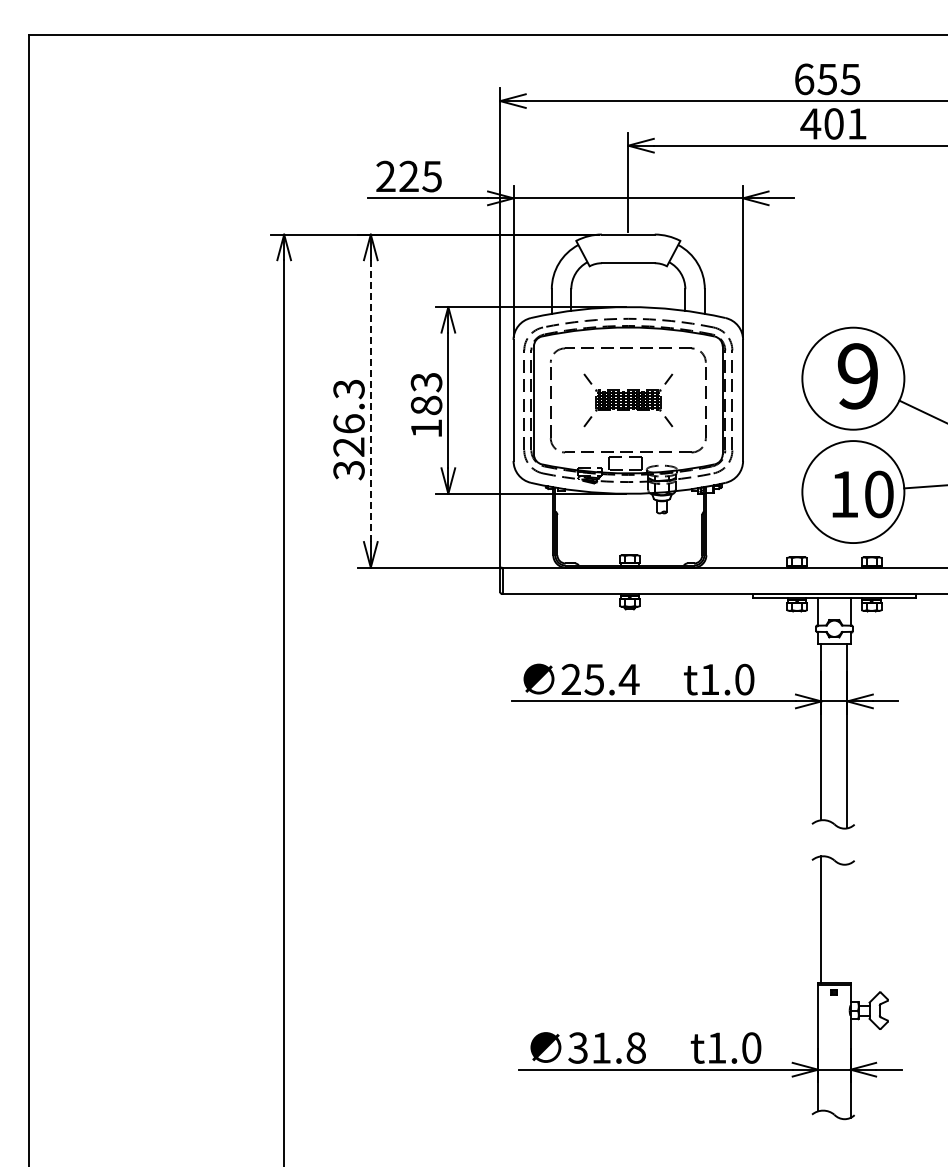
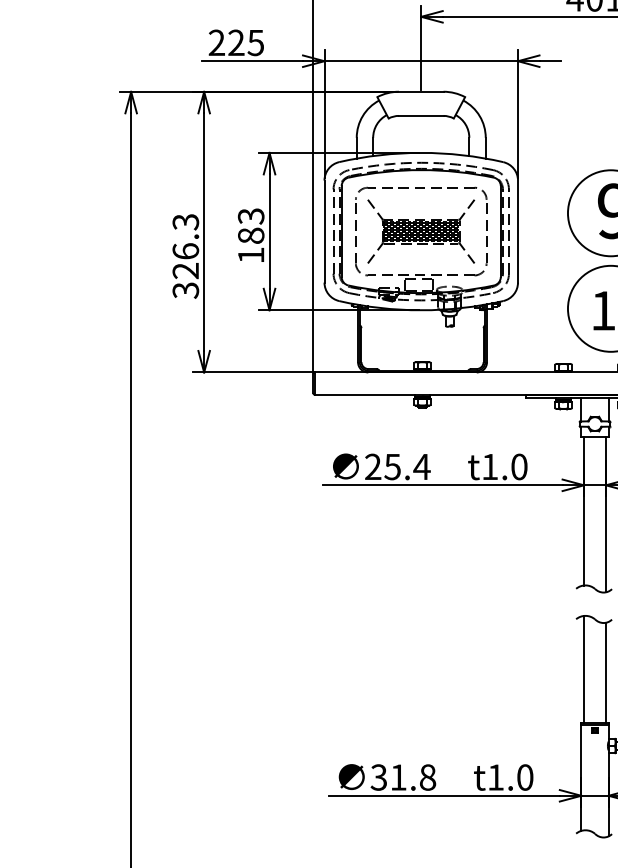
part: (628, 400) -> (421, 231), size x1.43
line: (370, 401) -> (203, 232), dashed -> solid
line: (847, 923) -> (606, 672), added

